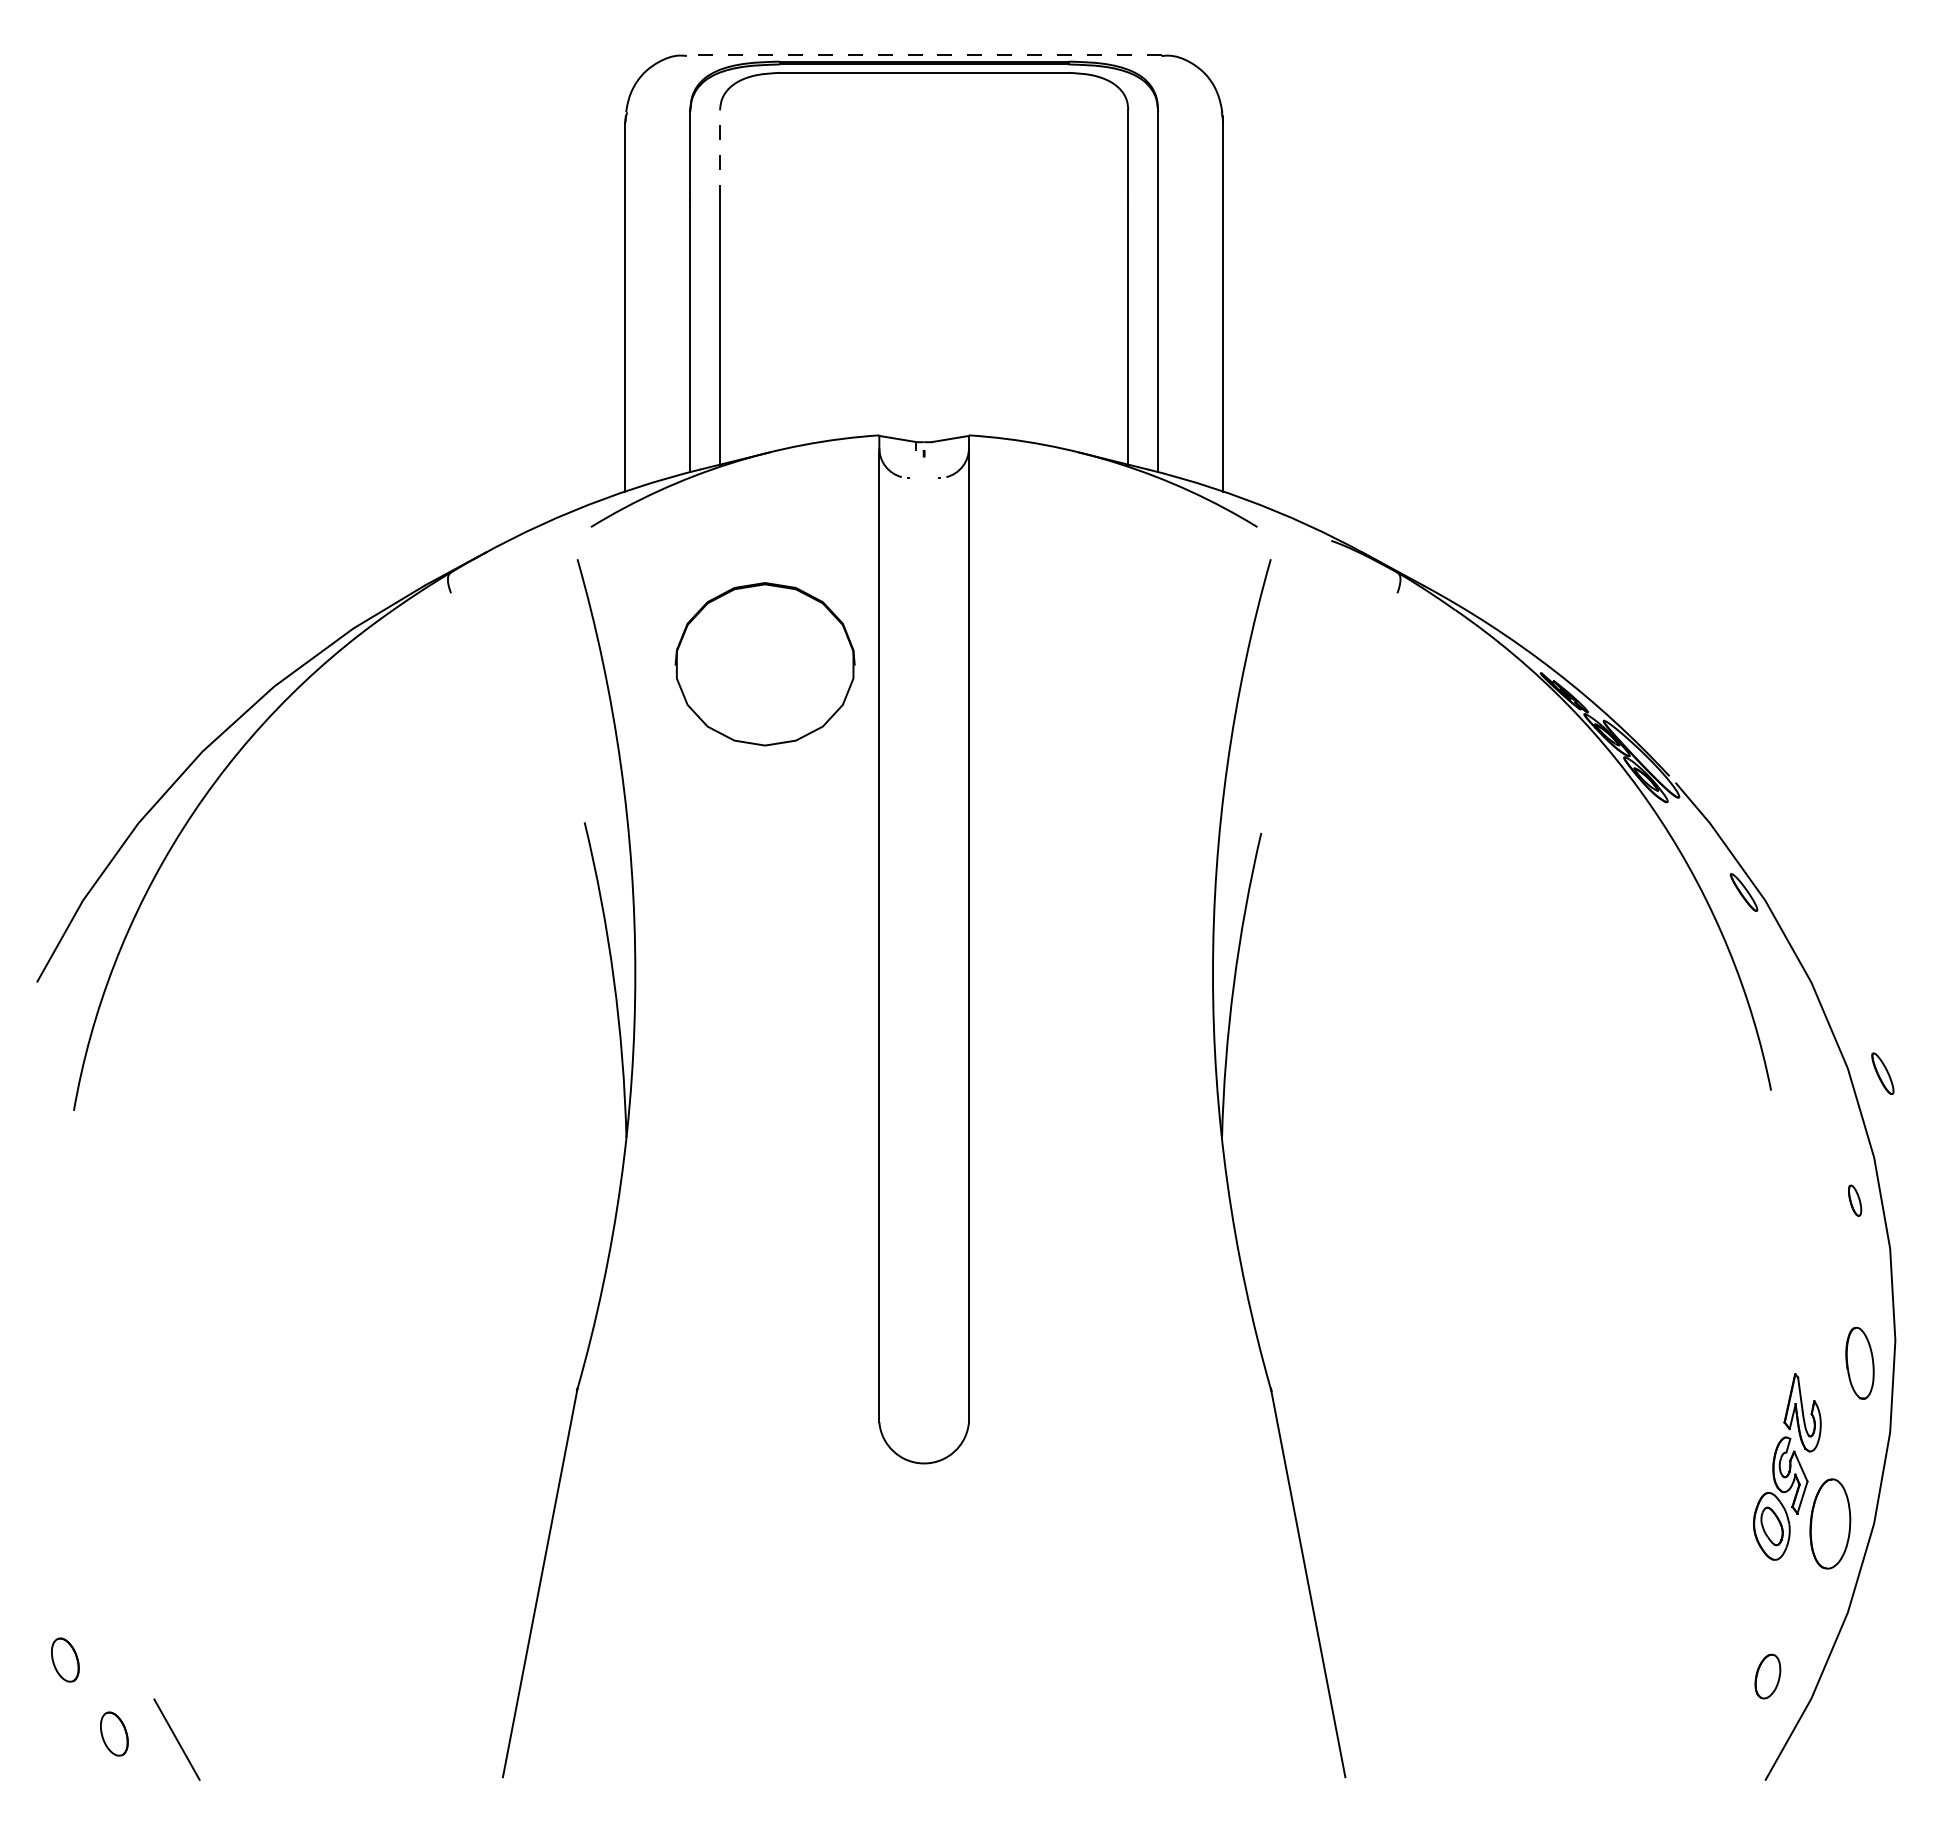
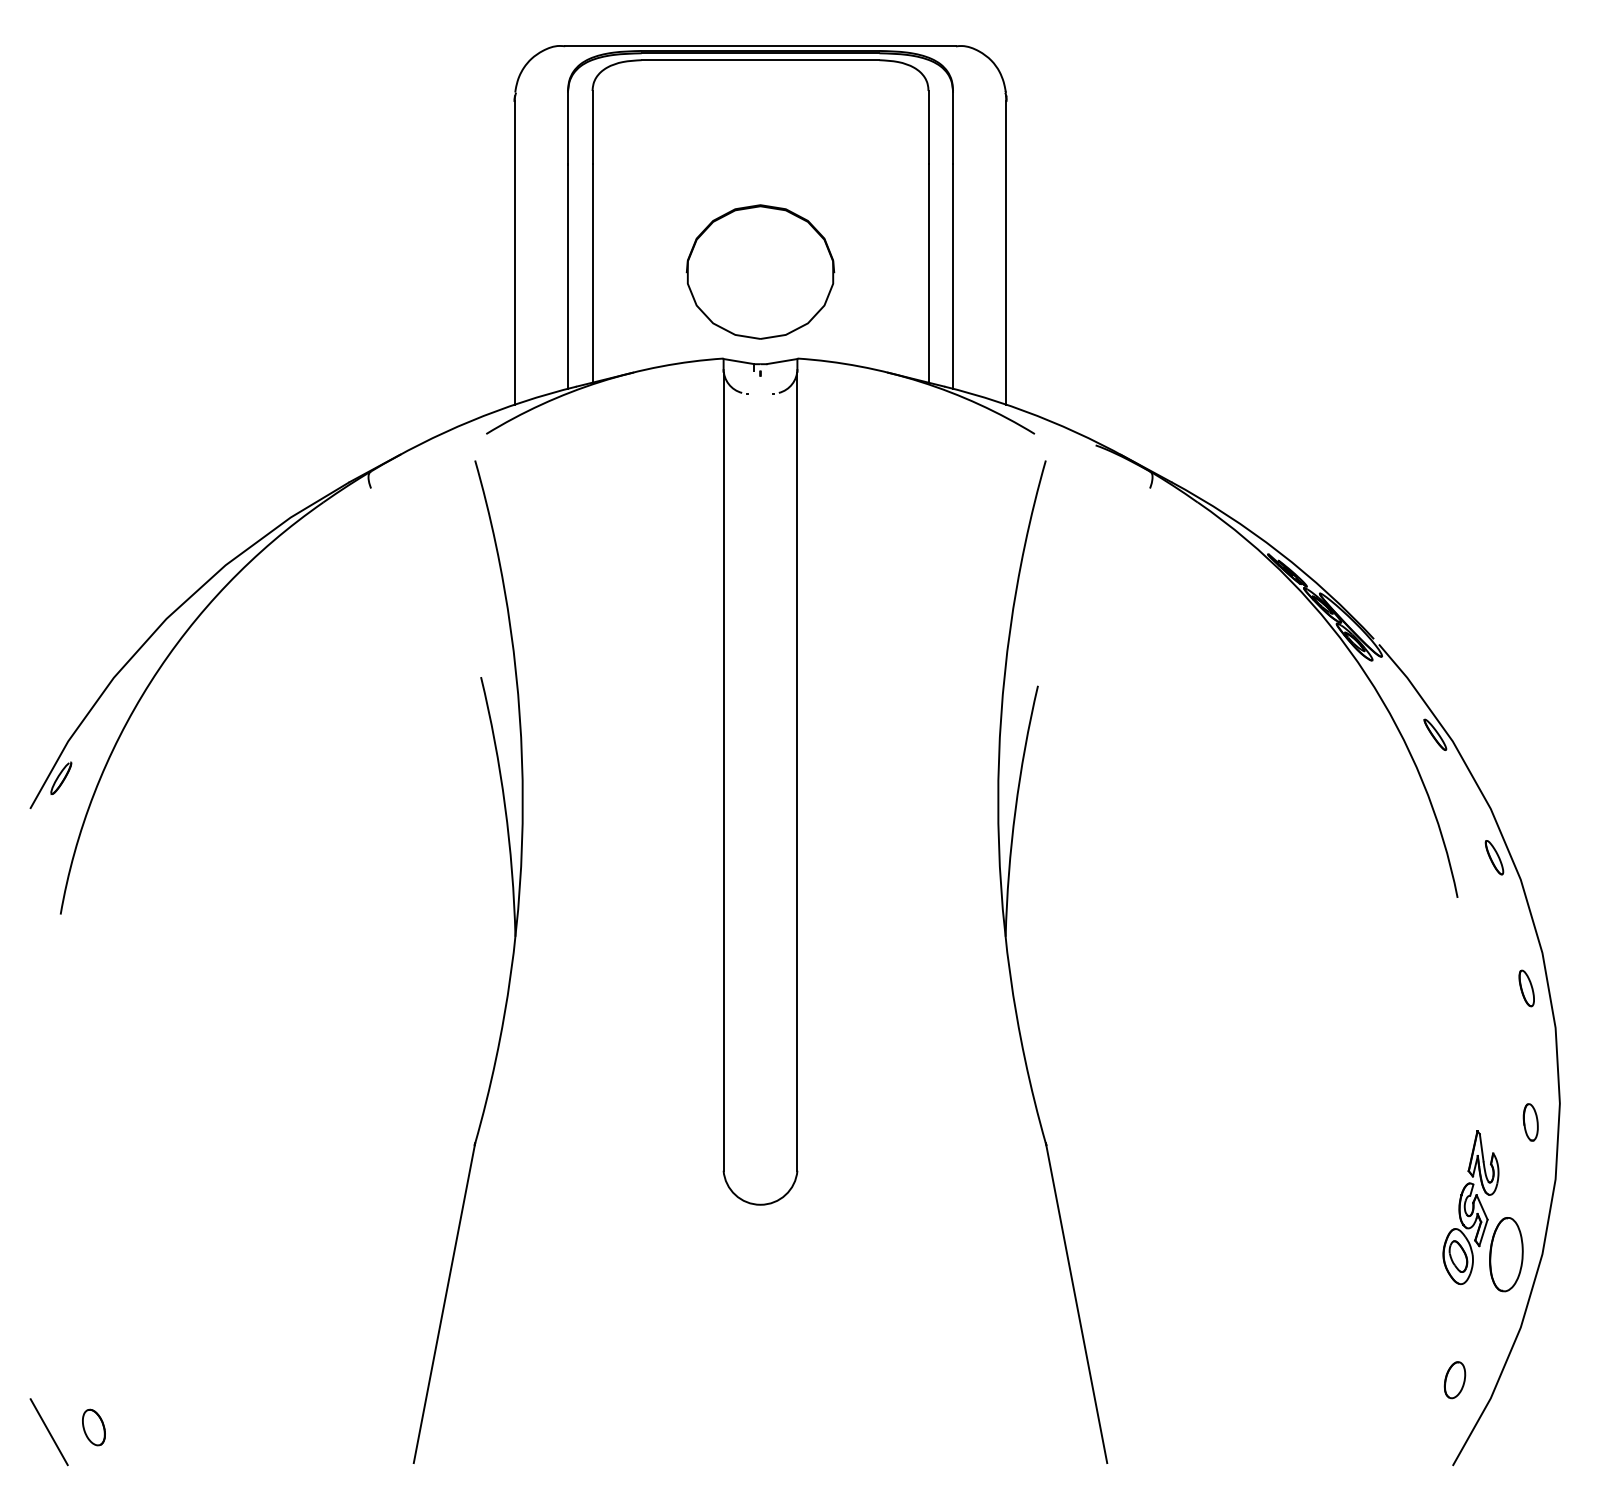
line: (923, 55) -> (759, 45), dashed -> solid
line: (720, 154) -> (592, 127), dashed -> solid
part: (764, 664) -> (759, 272), moved
part: (74, 945) -> (61, 778), added
part: (1882, 1073) -> (1494, 857), moved
part: (1854, 1200) -> (1526, 988), size x1.43
part: (1859, 1363) -> (1530, 1122), size x0.62
part: (65, 1659) -> (53, 1366), removed
line: (176, 1739) -> (48, 1431), moved

